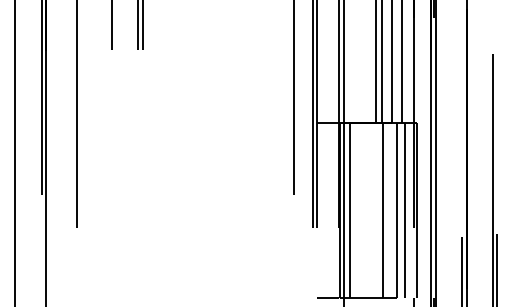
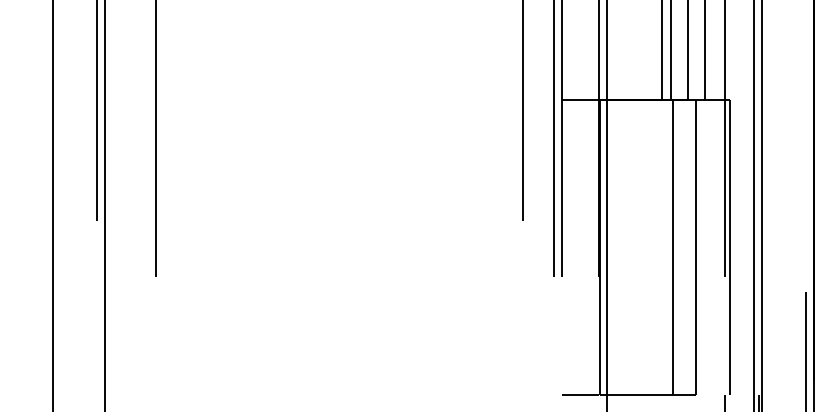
line: (350, 209) -> (618, 245), removed
line: (404, 209) -> (709, 245), removed

